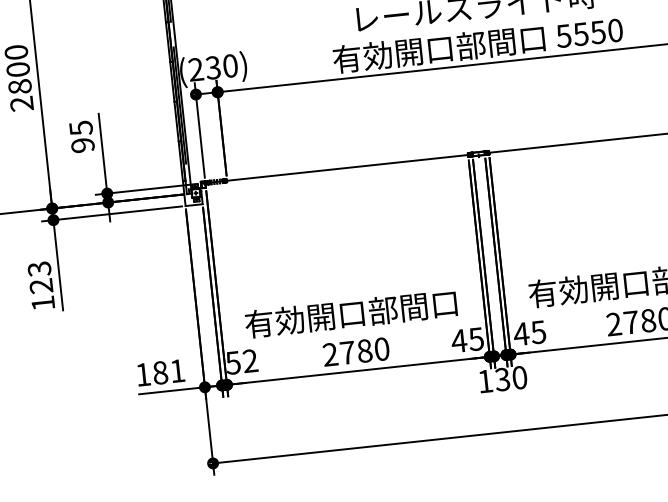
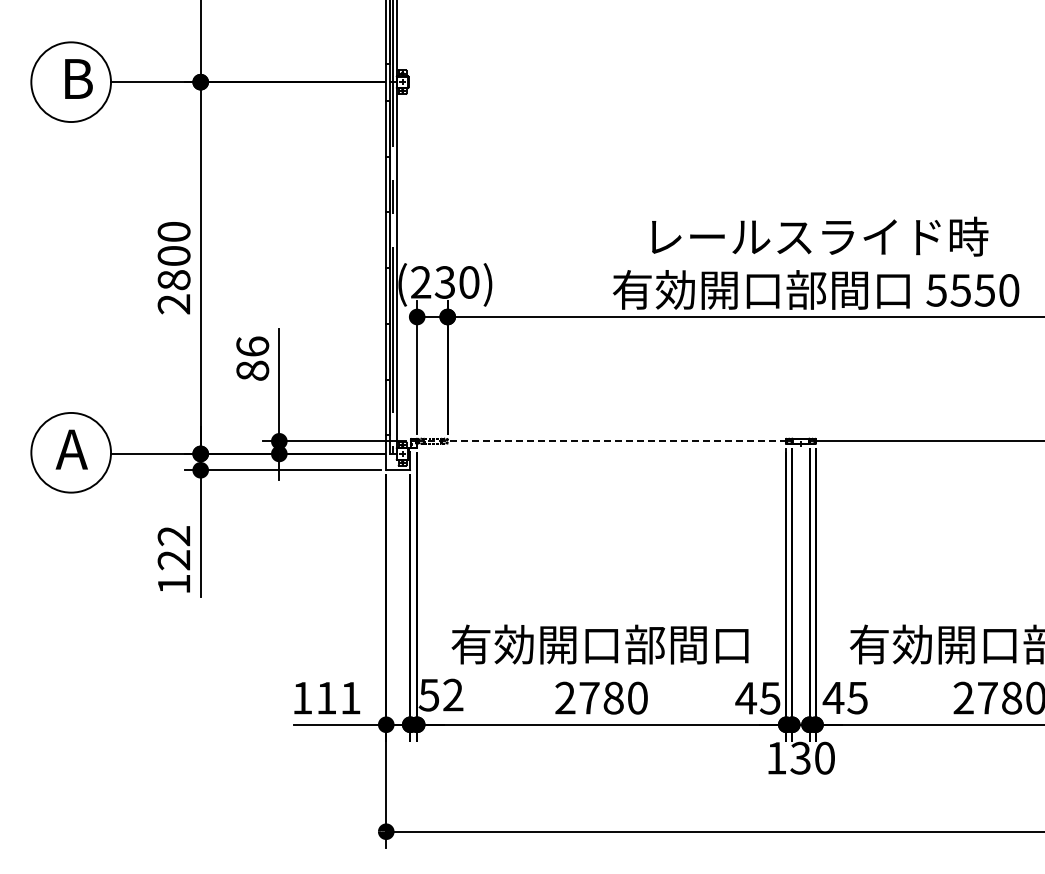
text: (81, 136) -> (252, 358), 95 -> 86
line: (336, 169) -> (601, 441), solid -> dashed
text: (39, 269) -> (174, 536), 123 -> 122
text: (160, 372) -> (326, 697), 181 -> 111

